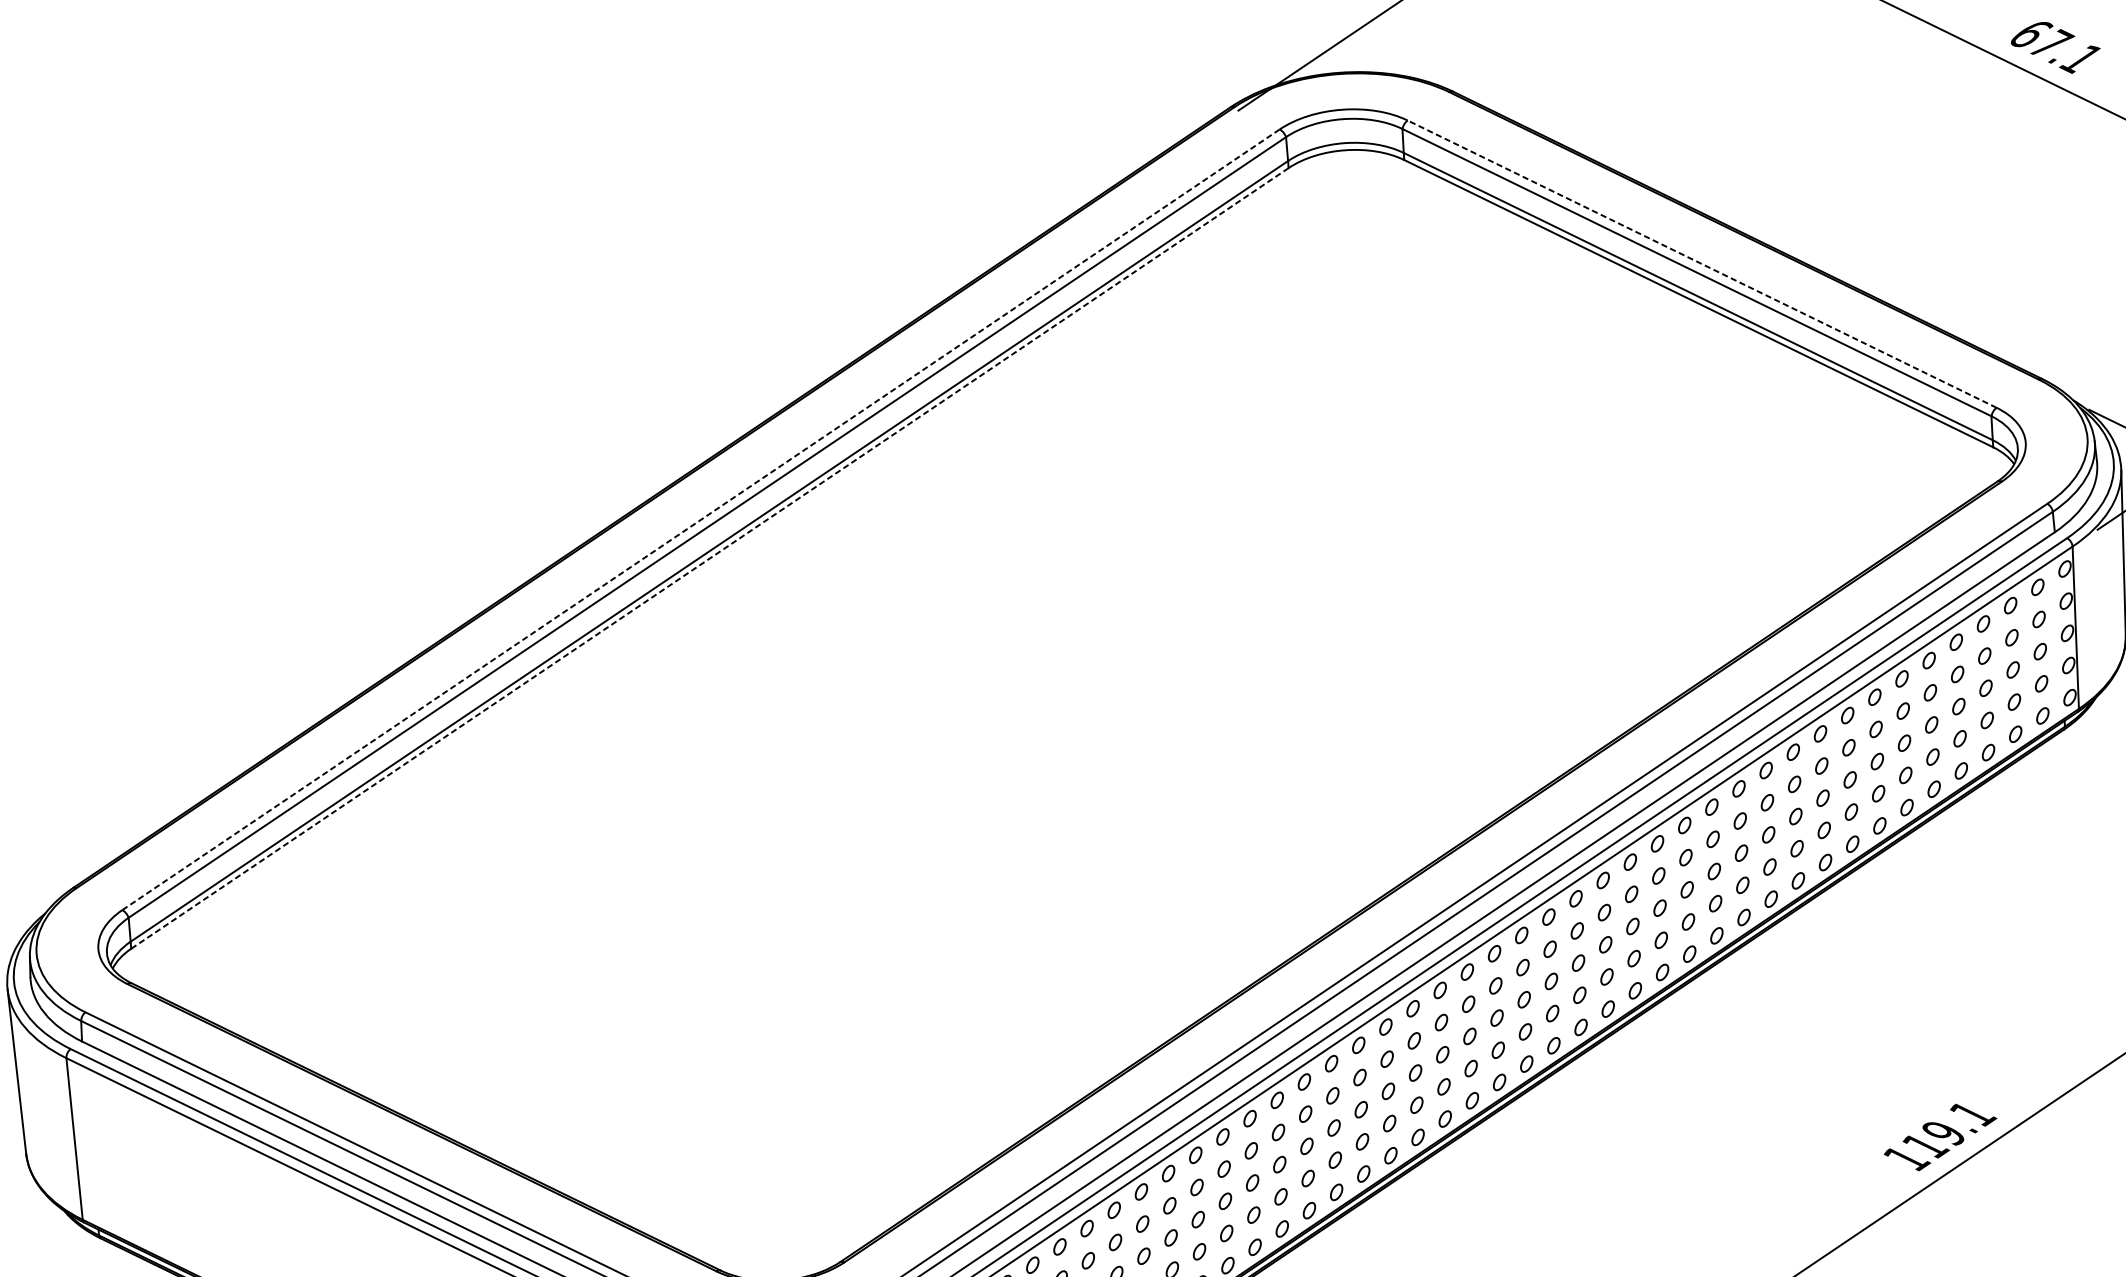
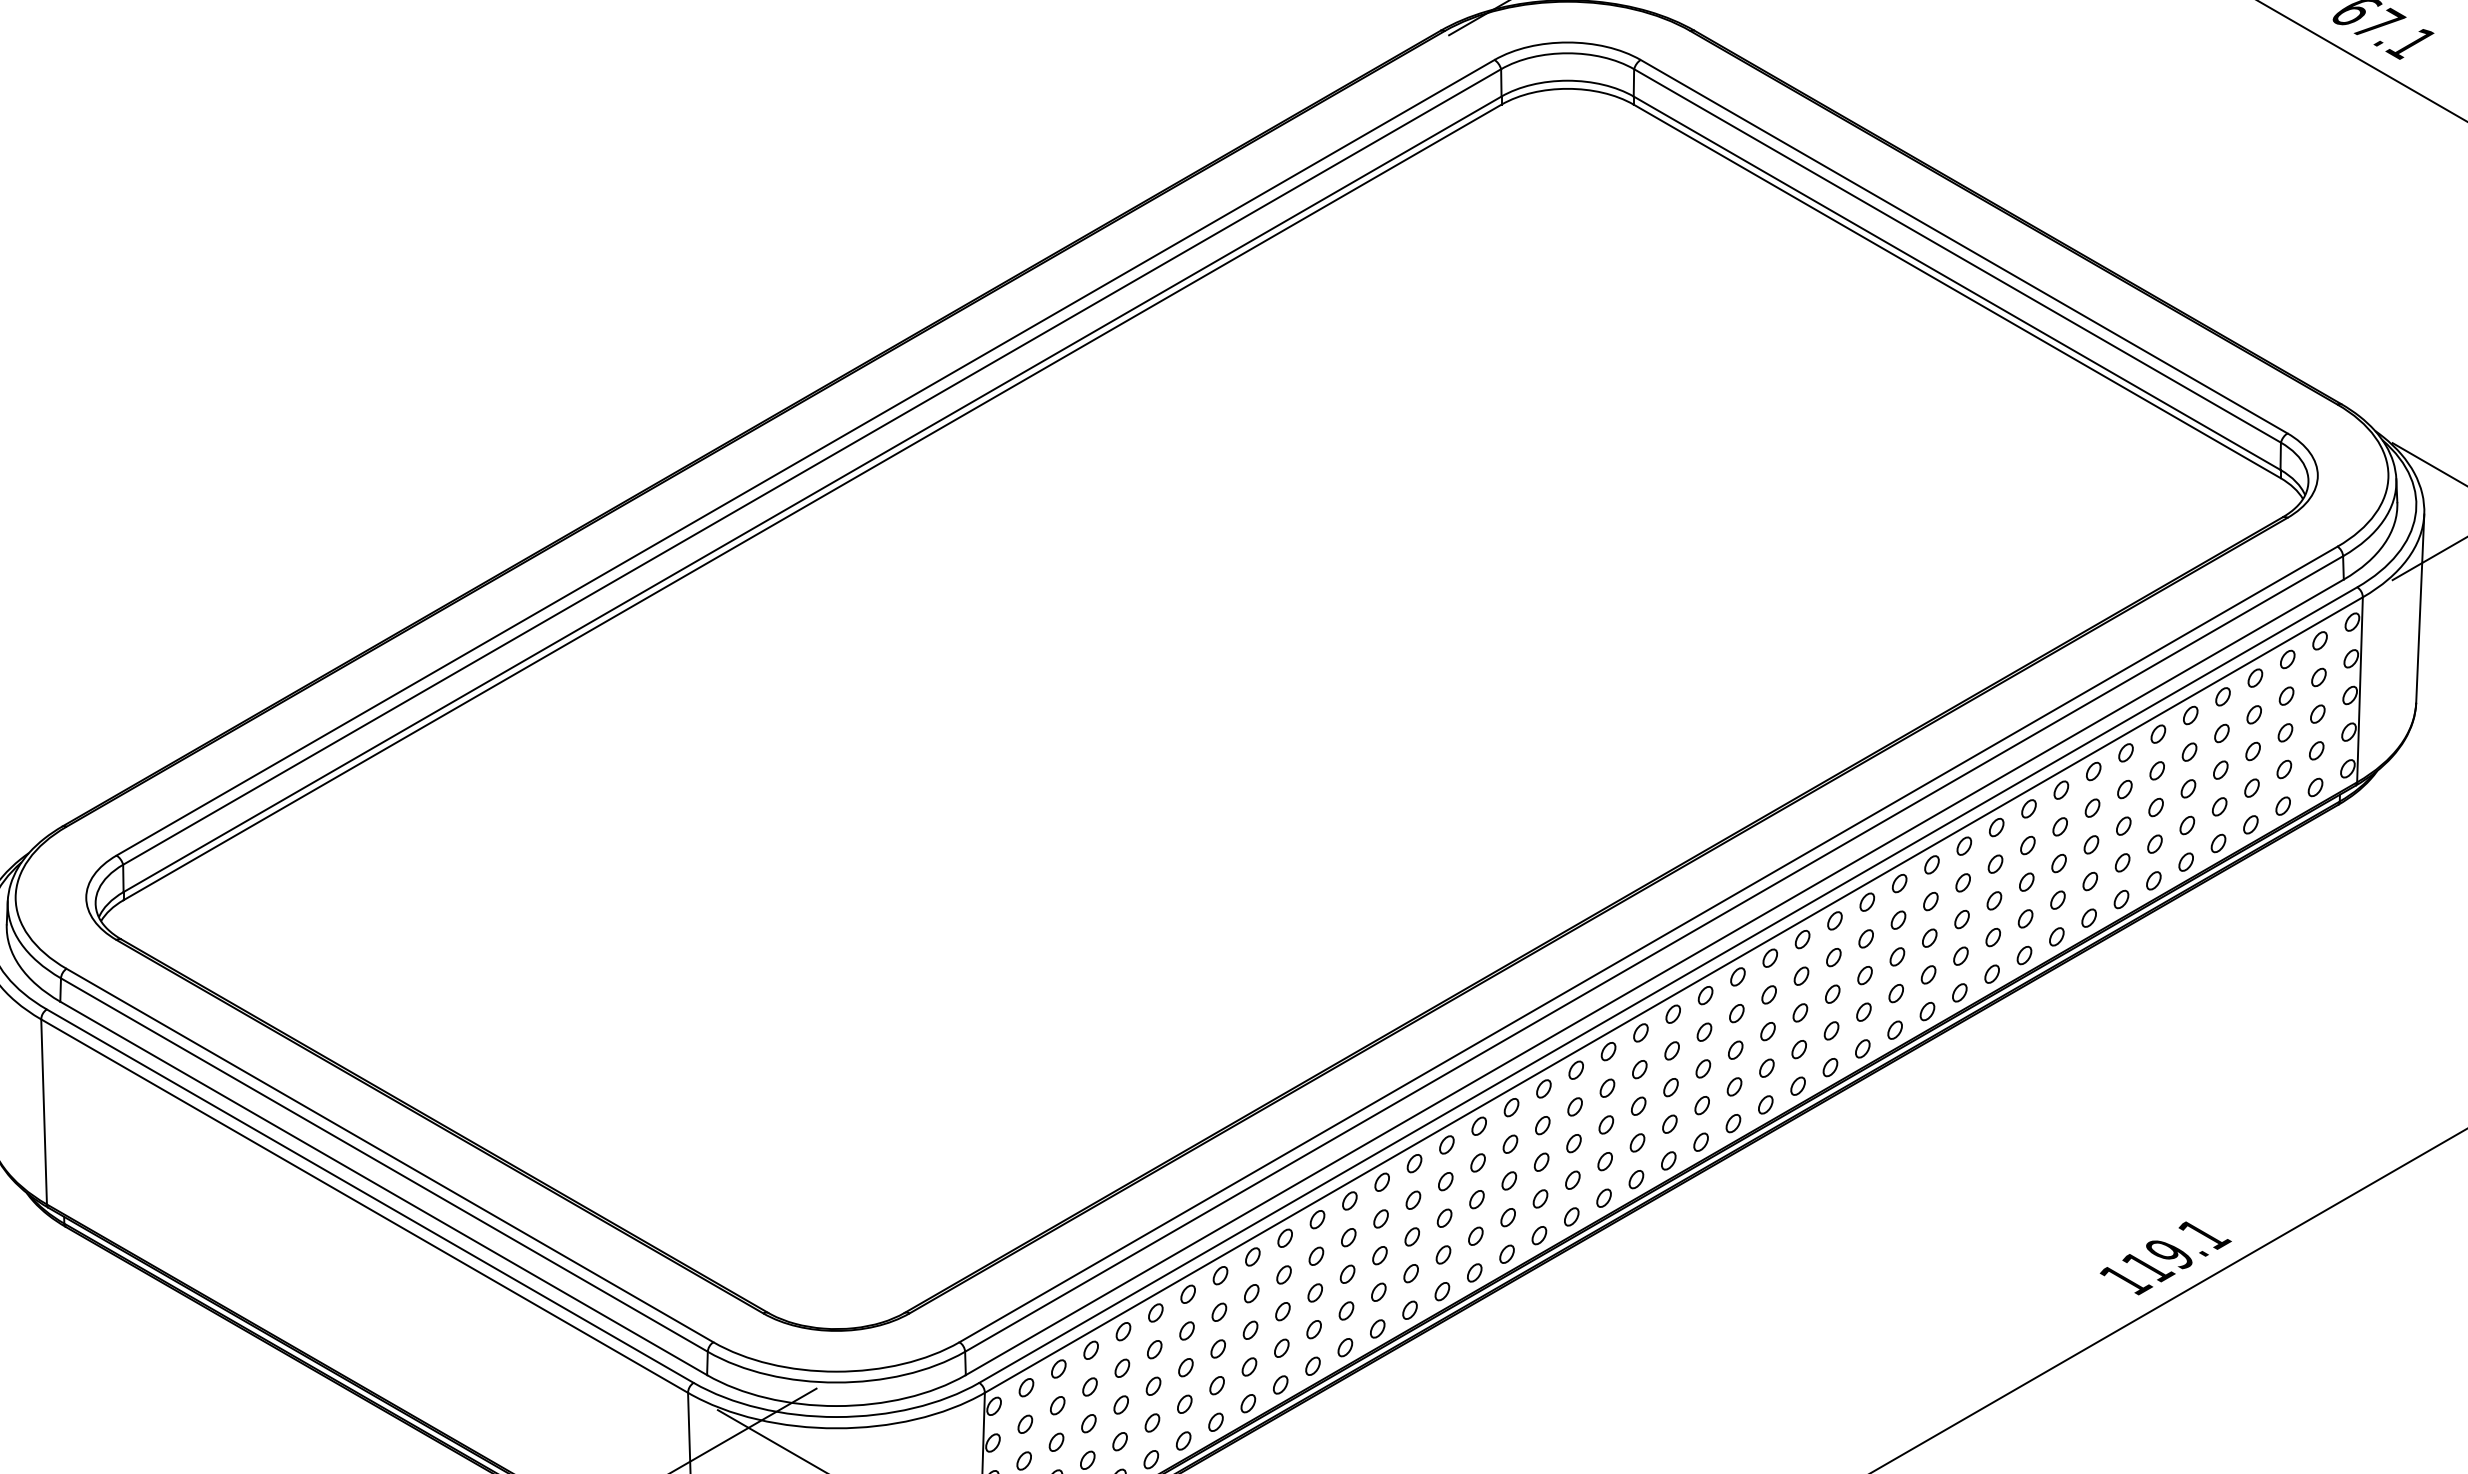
line: (1701, 264) -> (1963, 246), dashed -> solid
line: (700, 519) -> (805, 457), dashed -> solid
line: (709, 558) -> (812, 502), dashed -> solid

